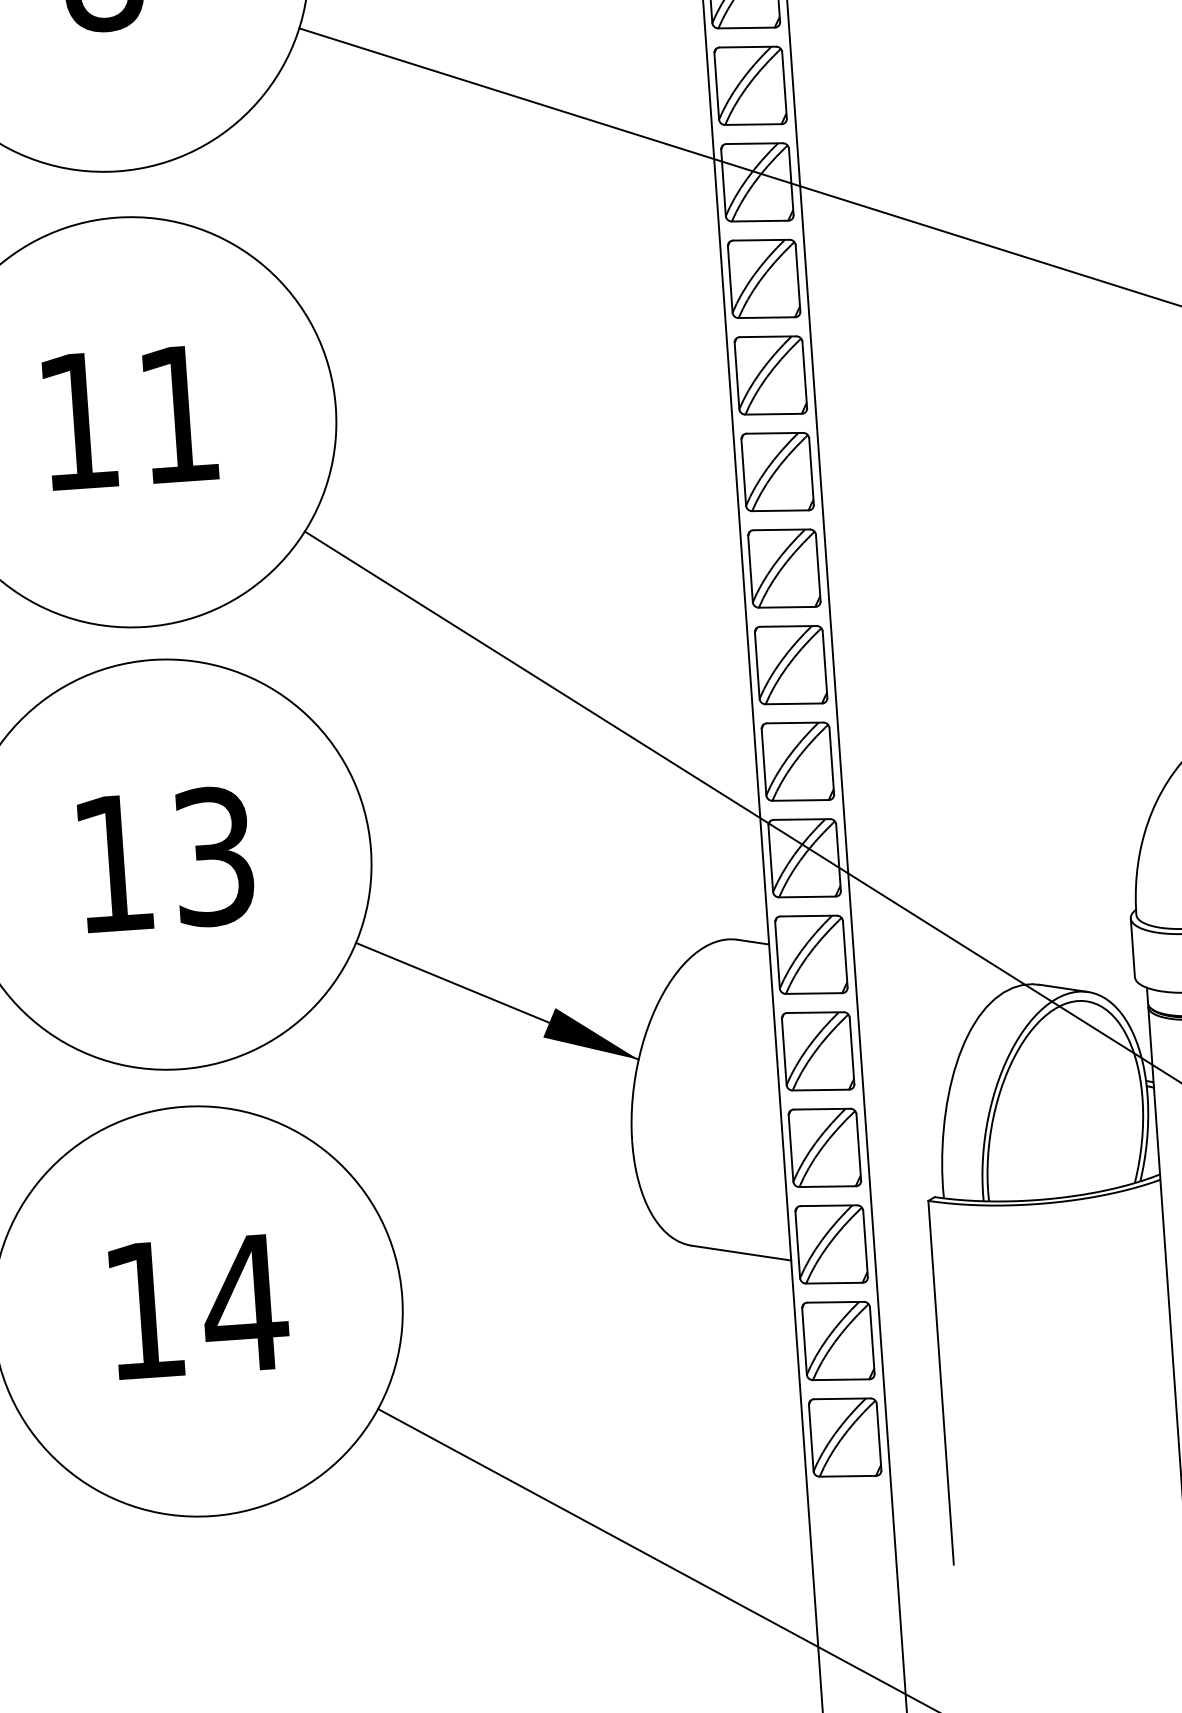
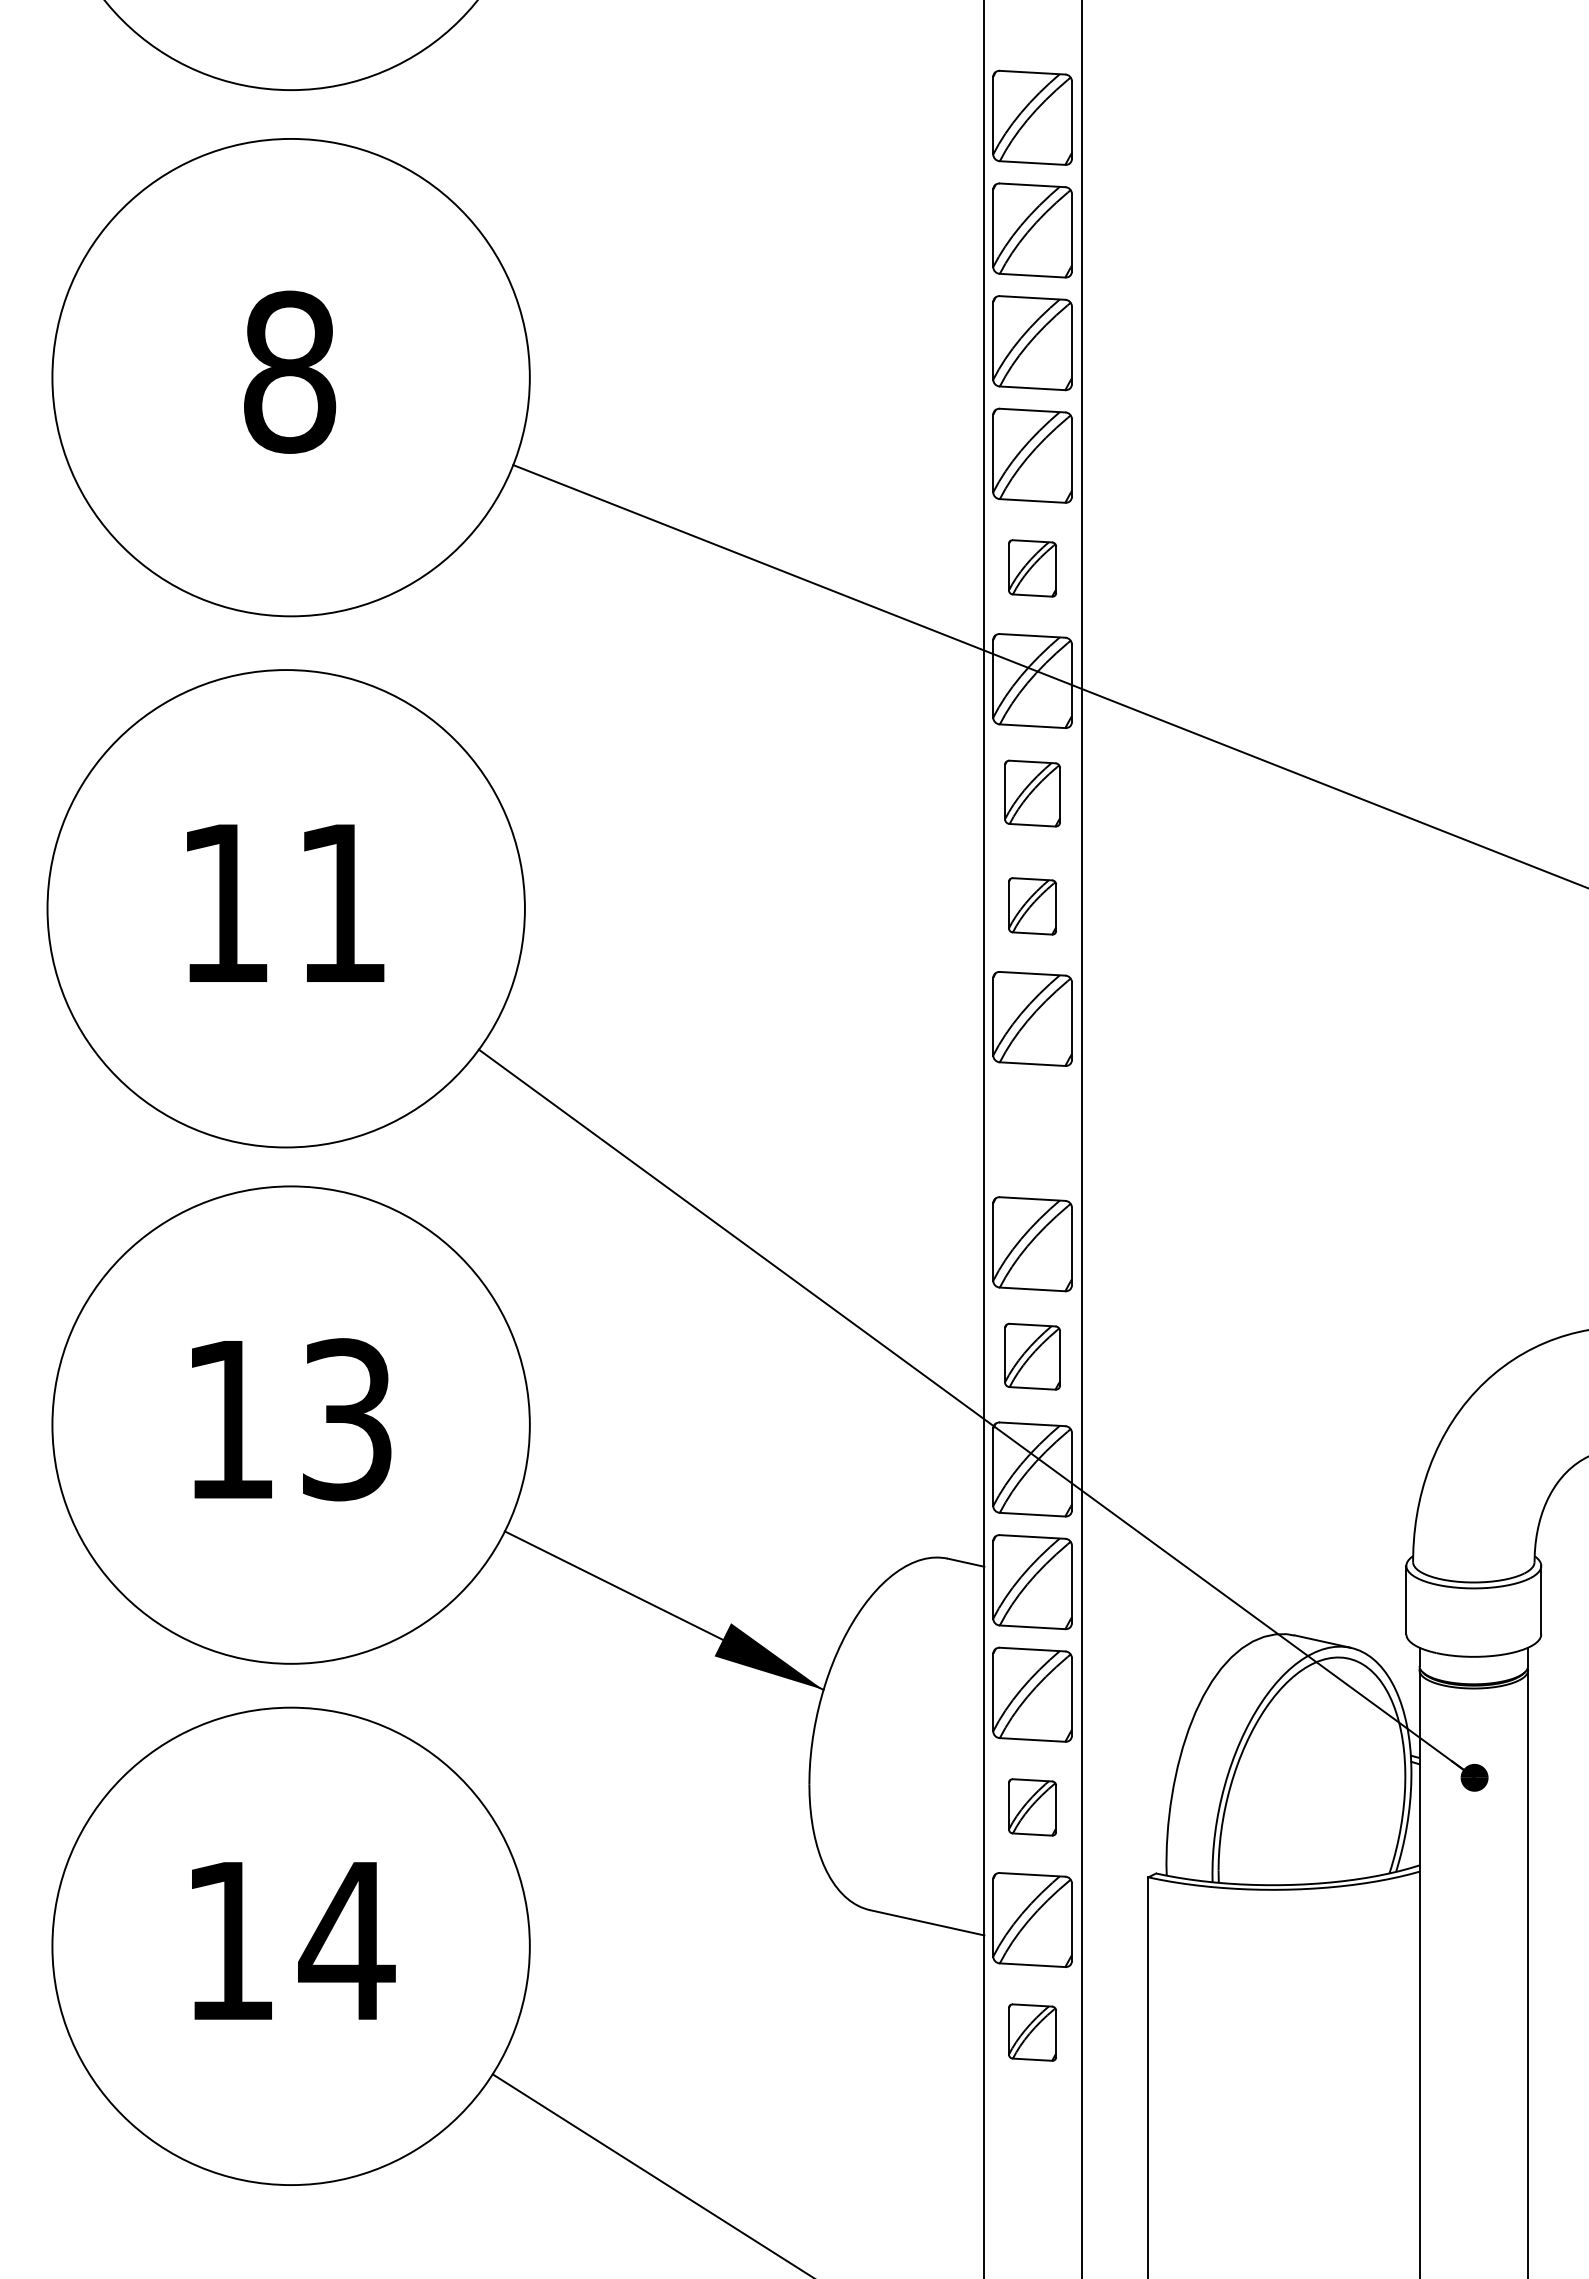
part: (750, 85) -> (1032, 568), size x0.6
part: (764, 278) -> (1032, 793), size x0.7
part: (770, 375) -> (1032, 906), size x0.6
part: (784, 568) -> (1032, 1131), removed
part: (797, 761) -> (1032, 1356), size x0.7
part: (824, 1147) -> (1032, 1807), size x0.6
part: (838, 1340) -> (1032, 2032), size x0.6
part: (845, 1437) -> (1032, 2145), removed

